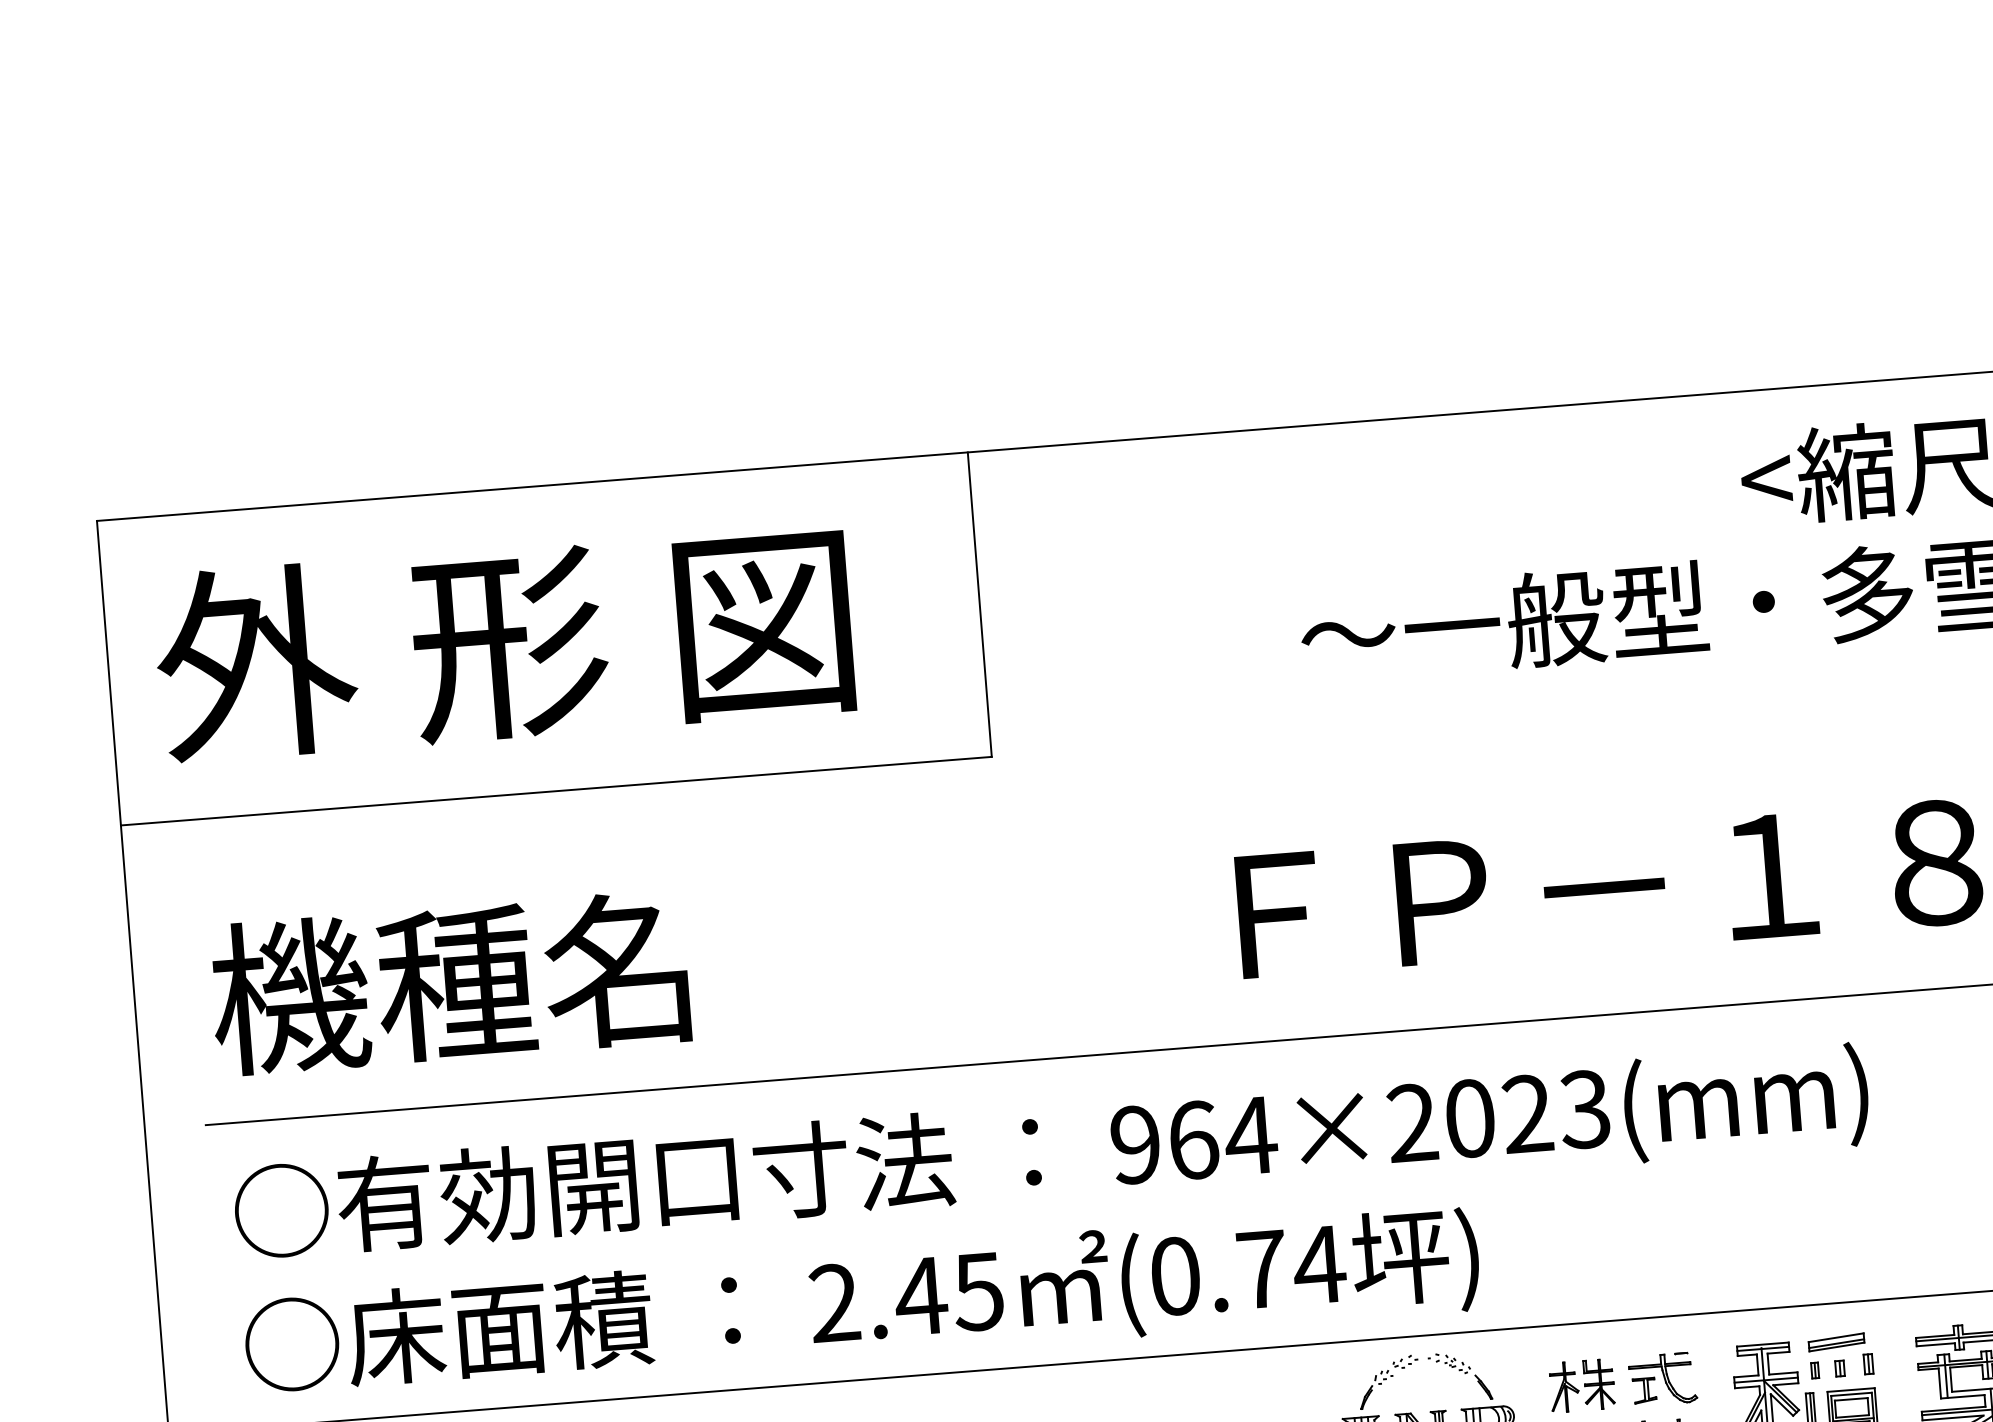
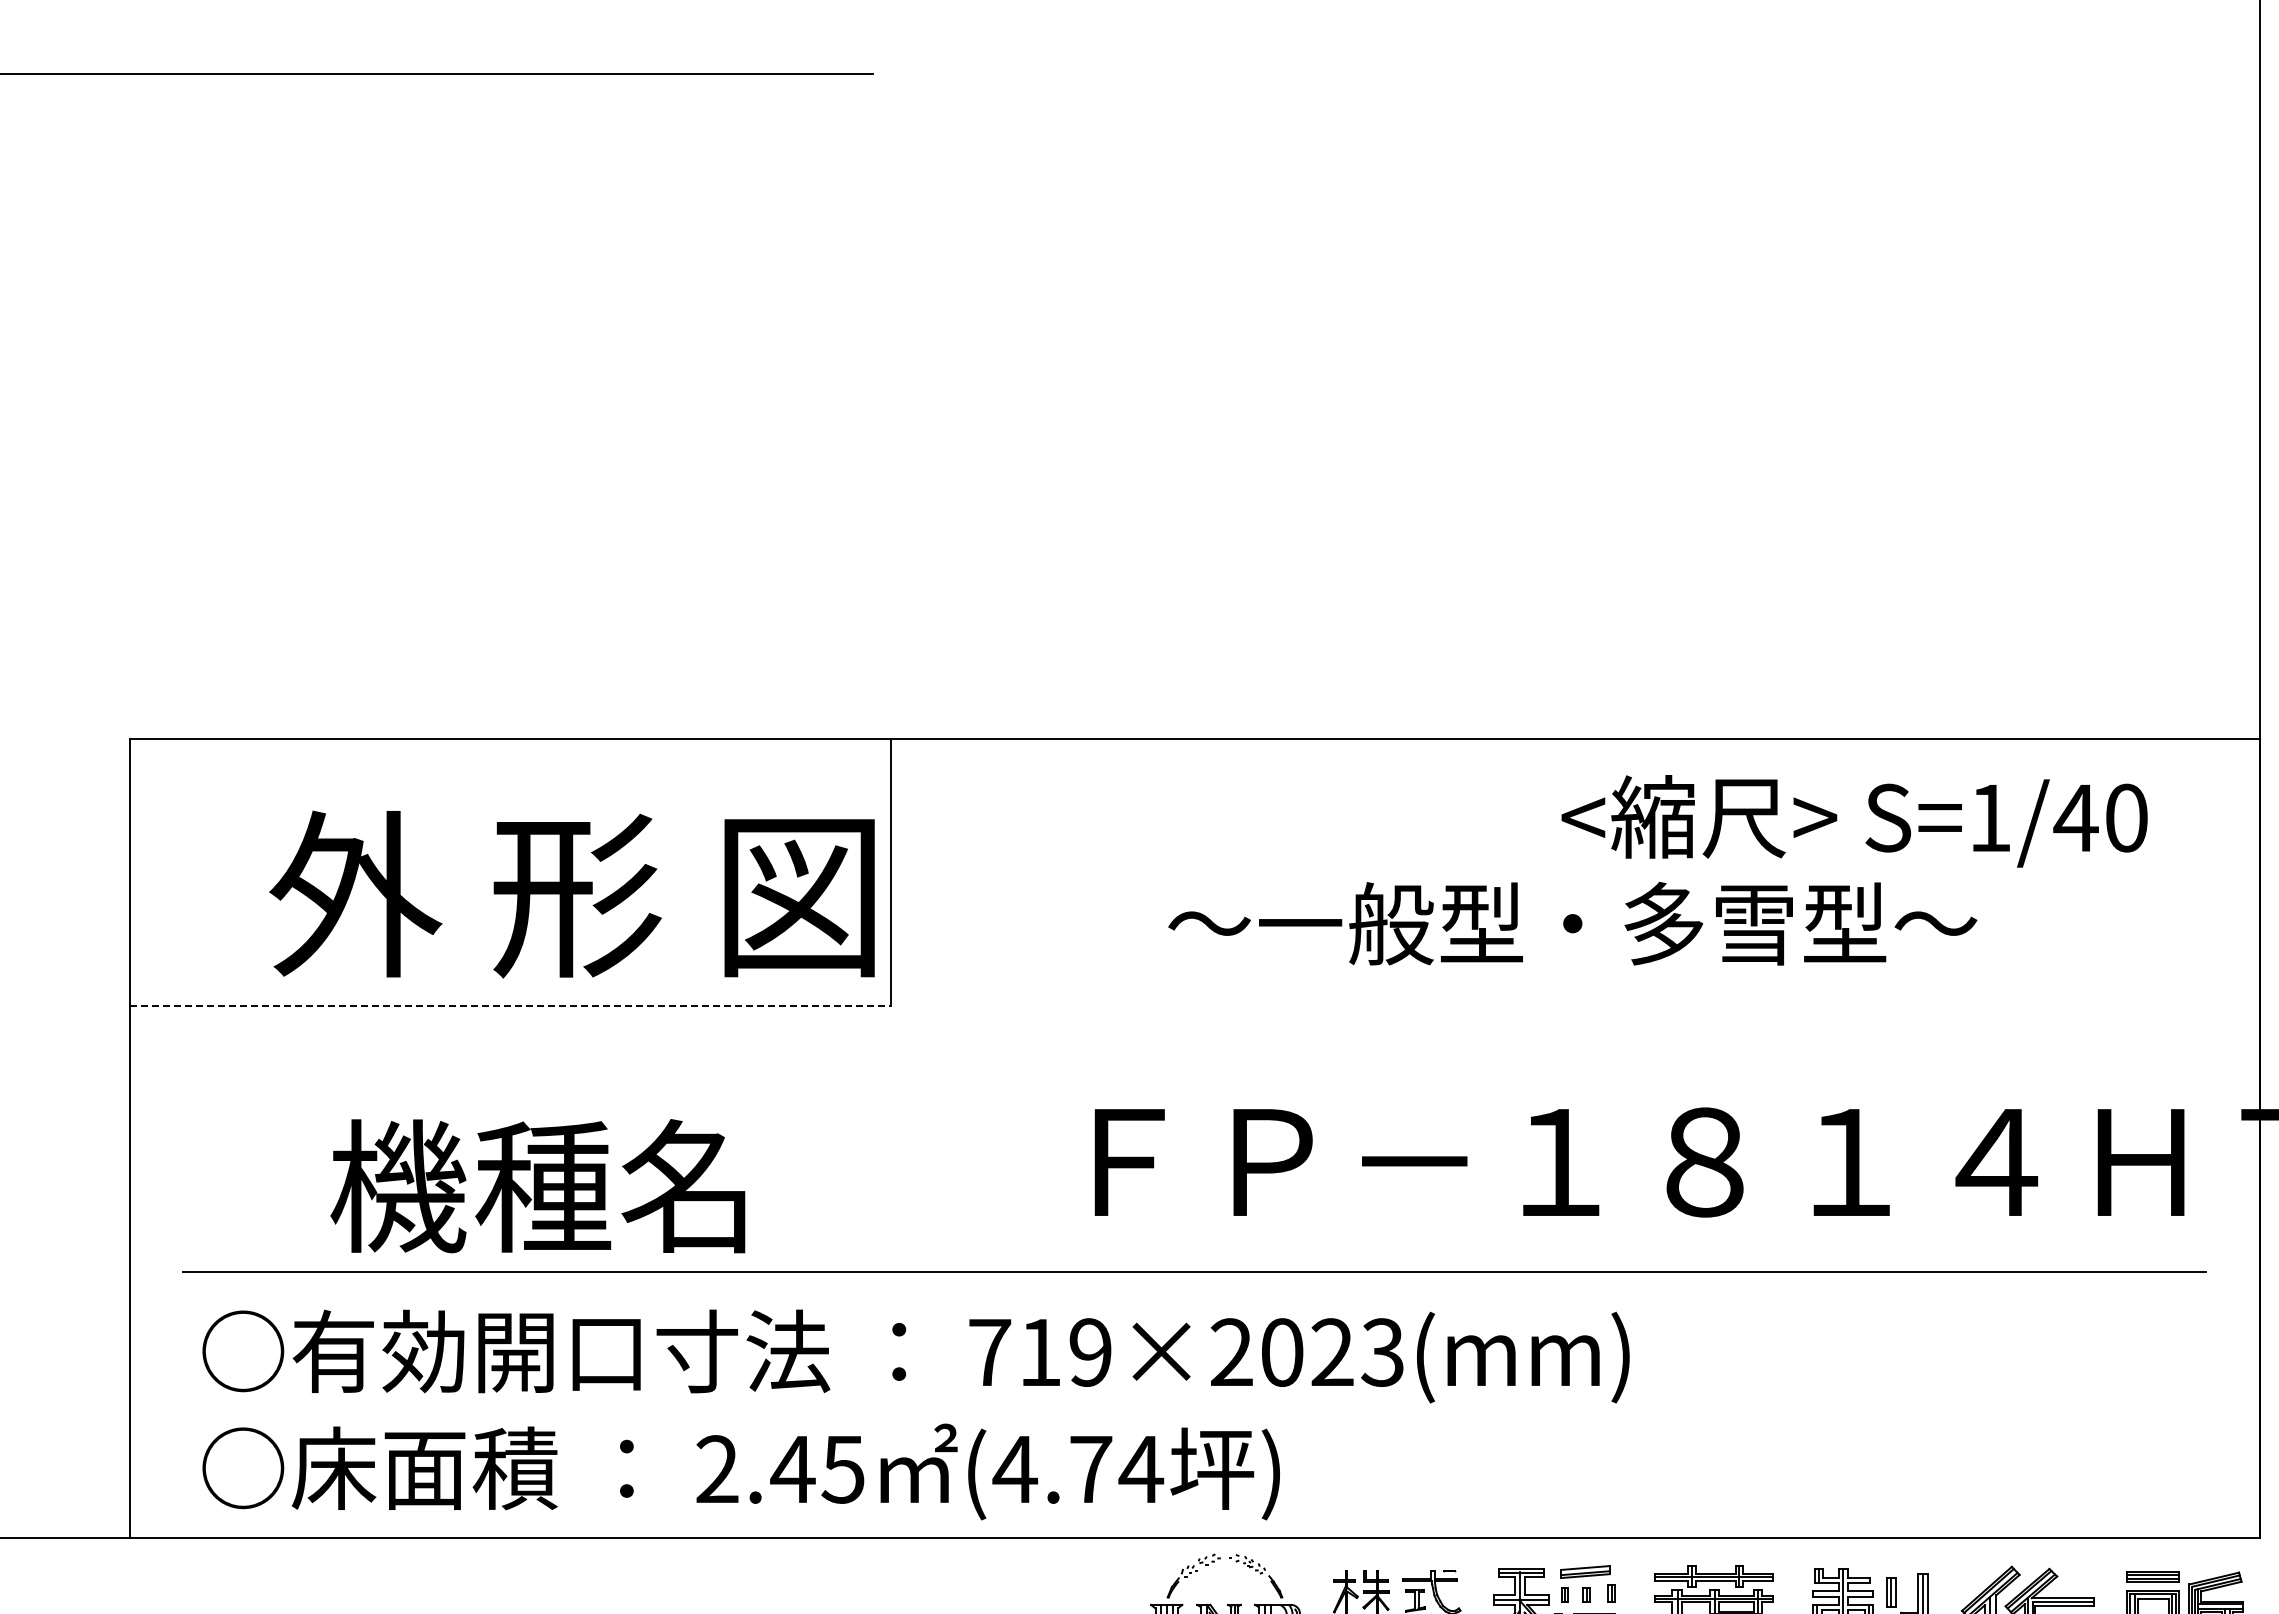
text: (503, 643) -> (571, 894), moved
line: (556, 791) -> (510, 1005), solid -> dashed
text: (449, 983) -> (537, 1186), moved
text: (1194, 1140) -> (1041, 1352), 964×2023(mm) -> 719×2023(mm)
text: (1175, 1276) -> (1015, 1469), (0.74 -> (4.74

